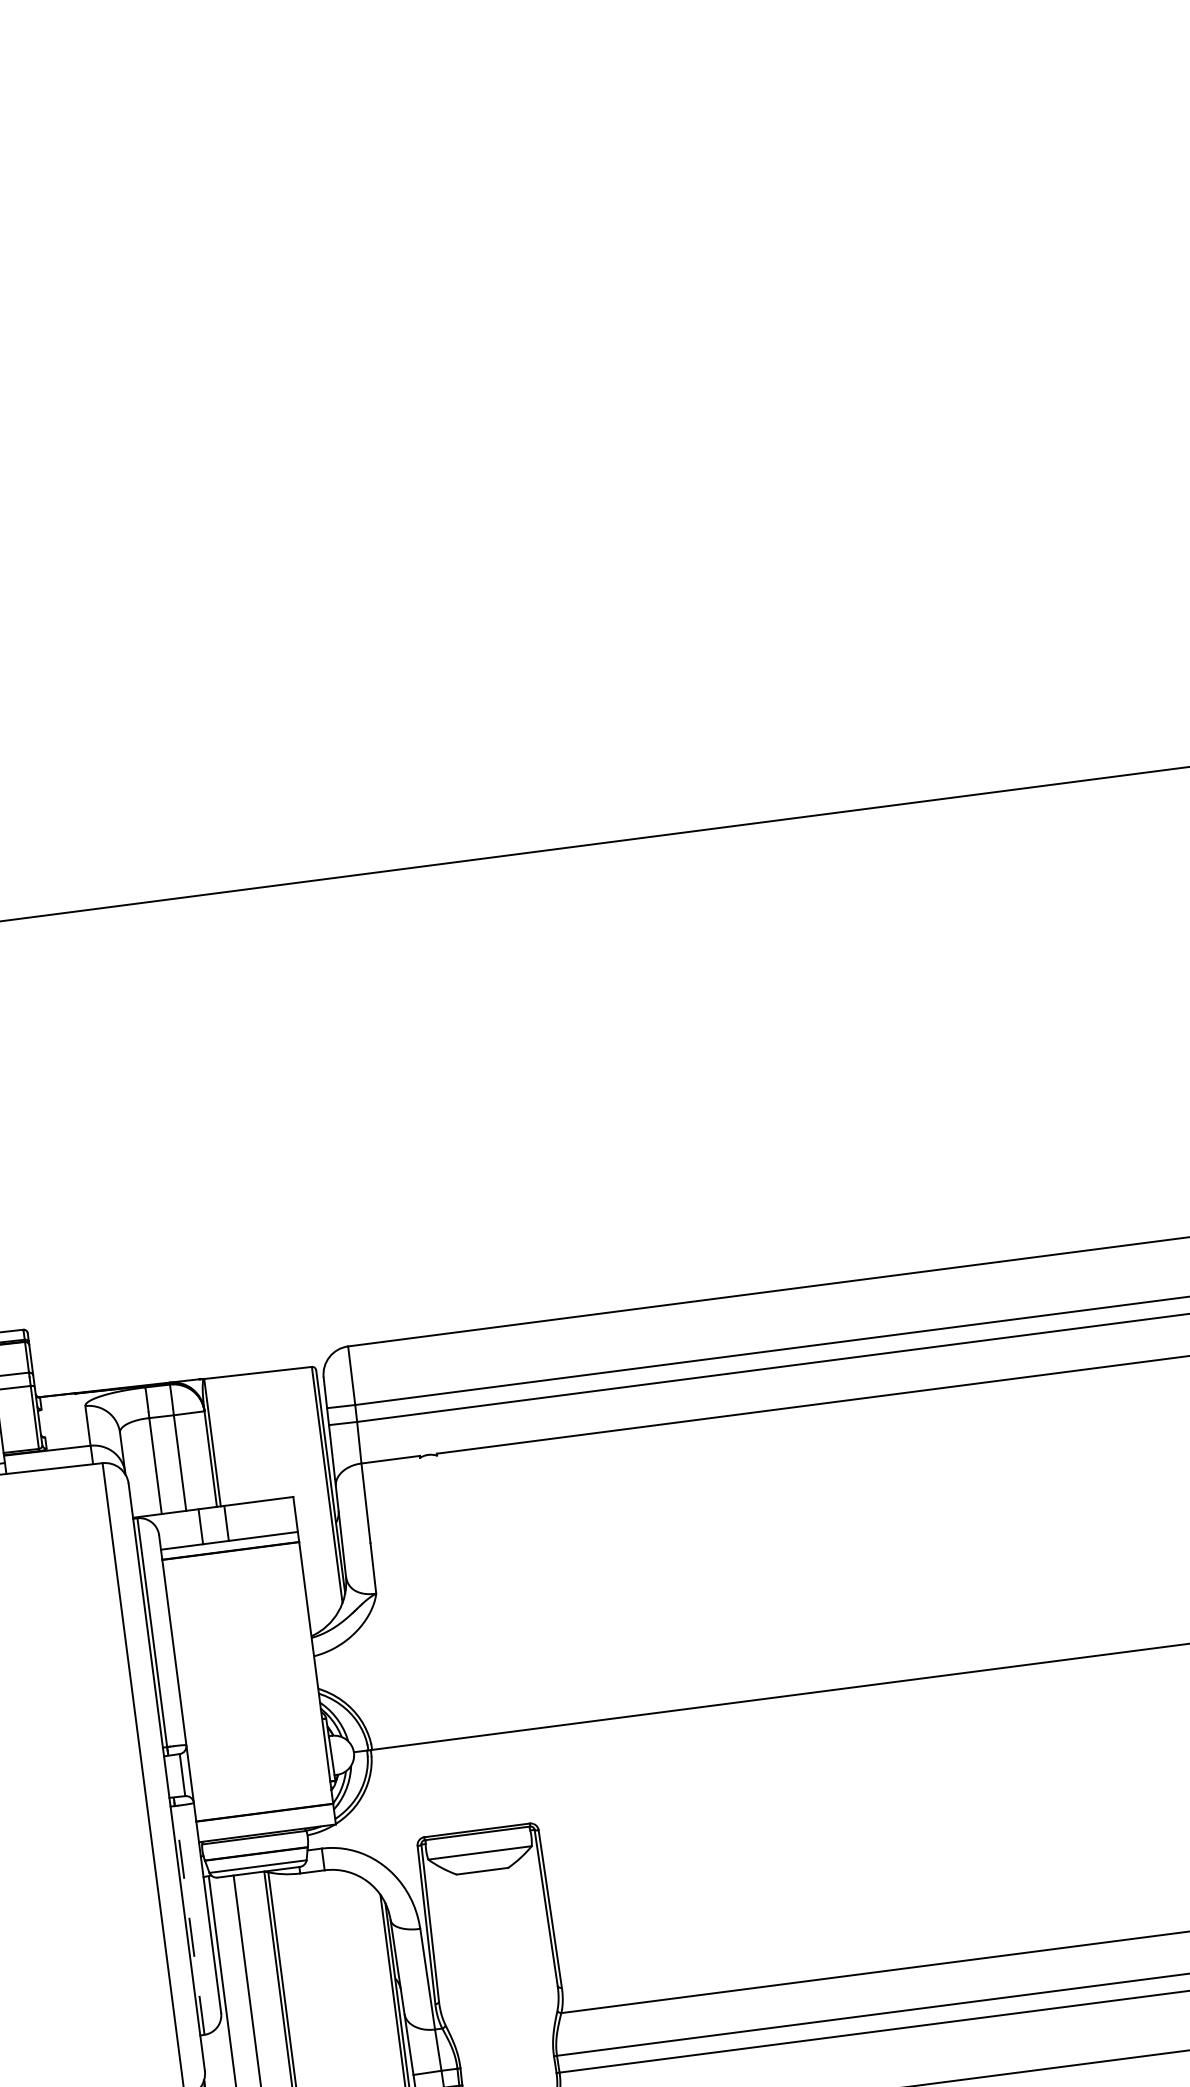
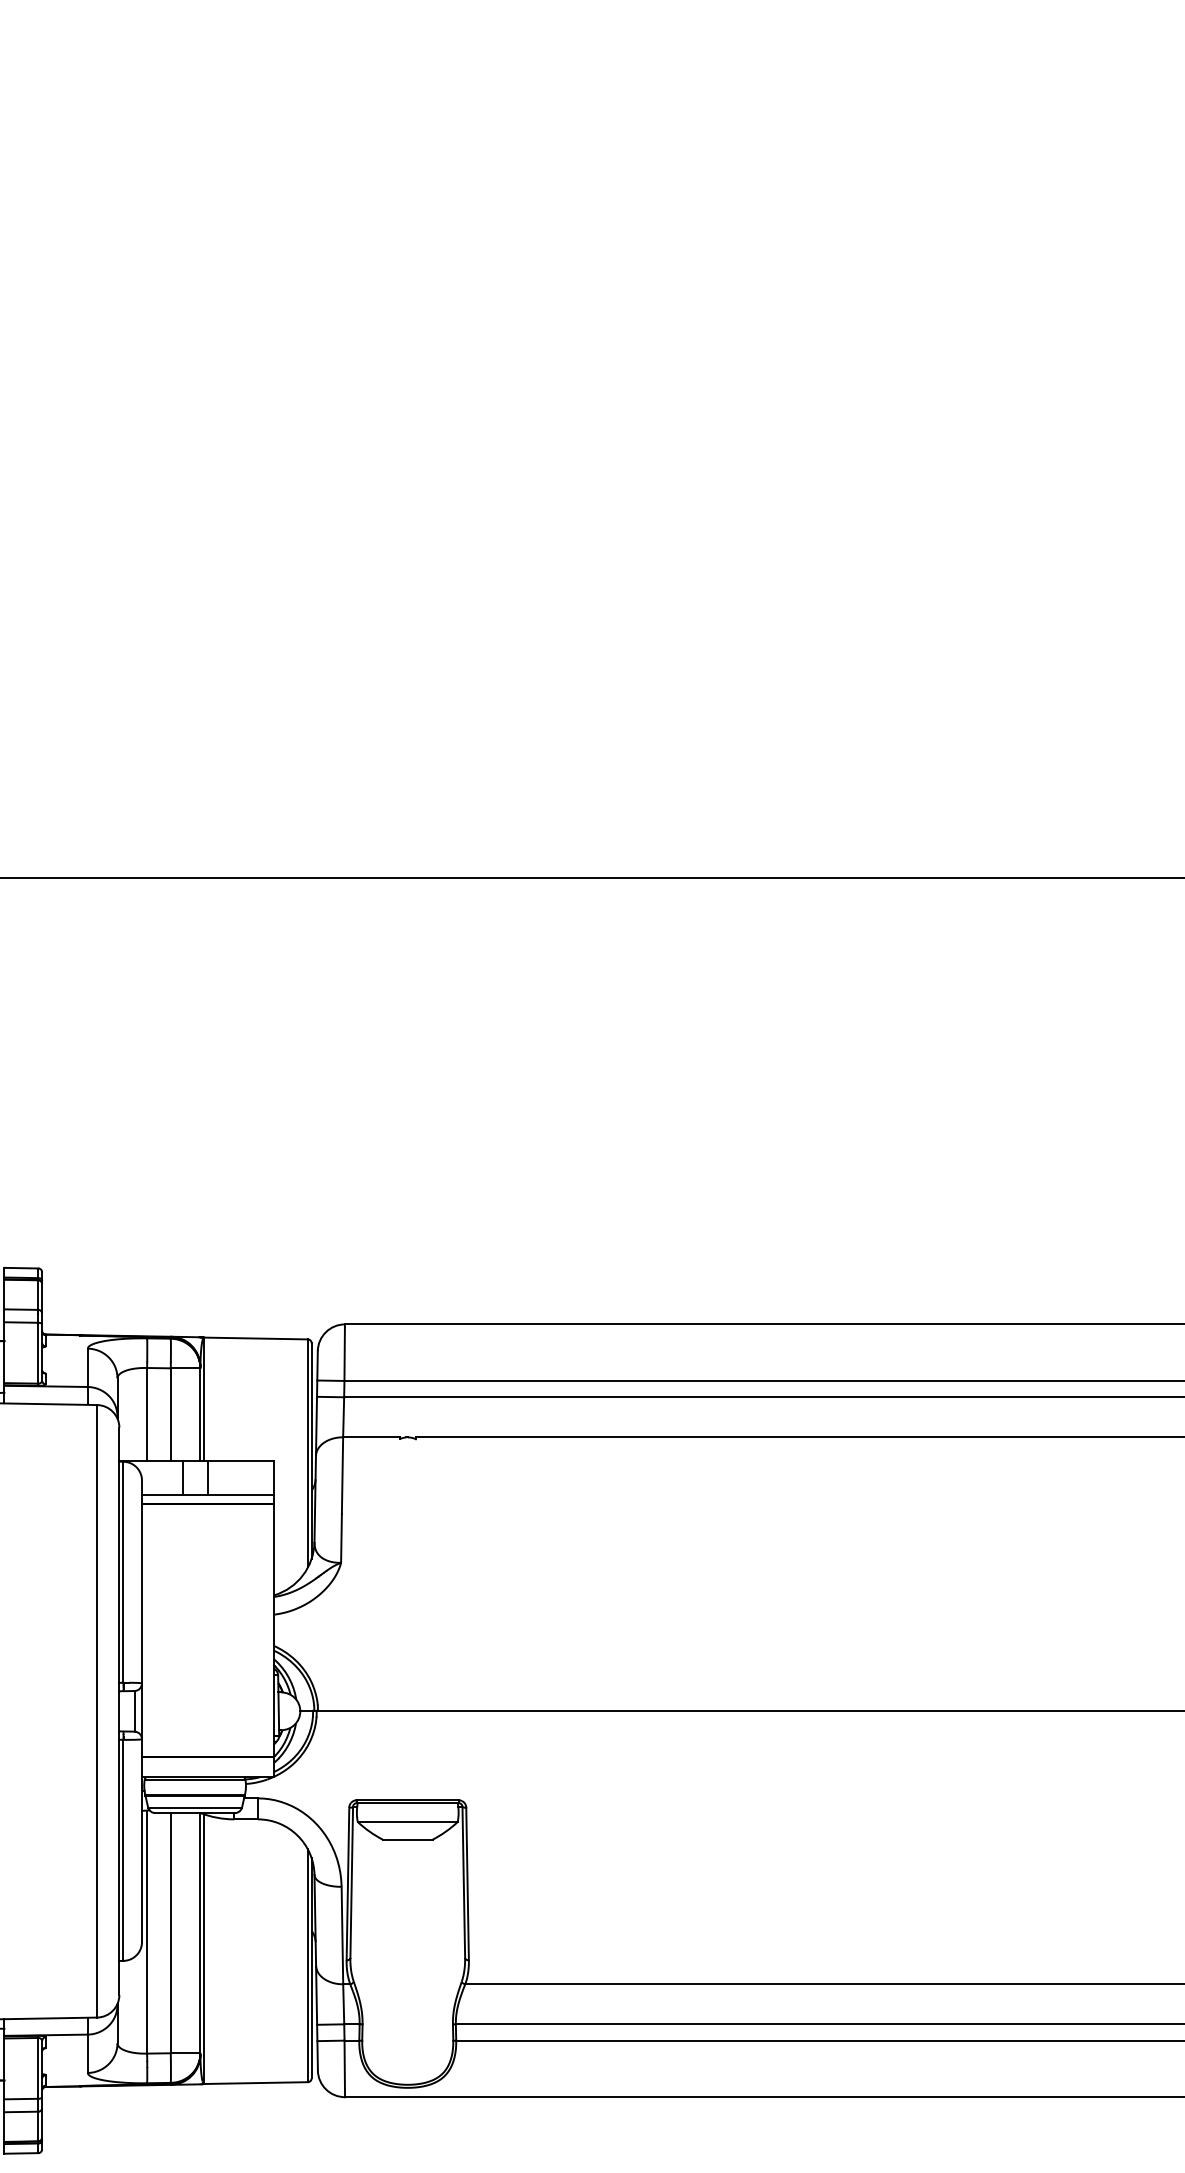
line: (189, 1920) -> (123, 1850), dashed -> solid

